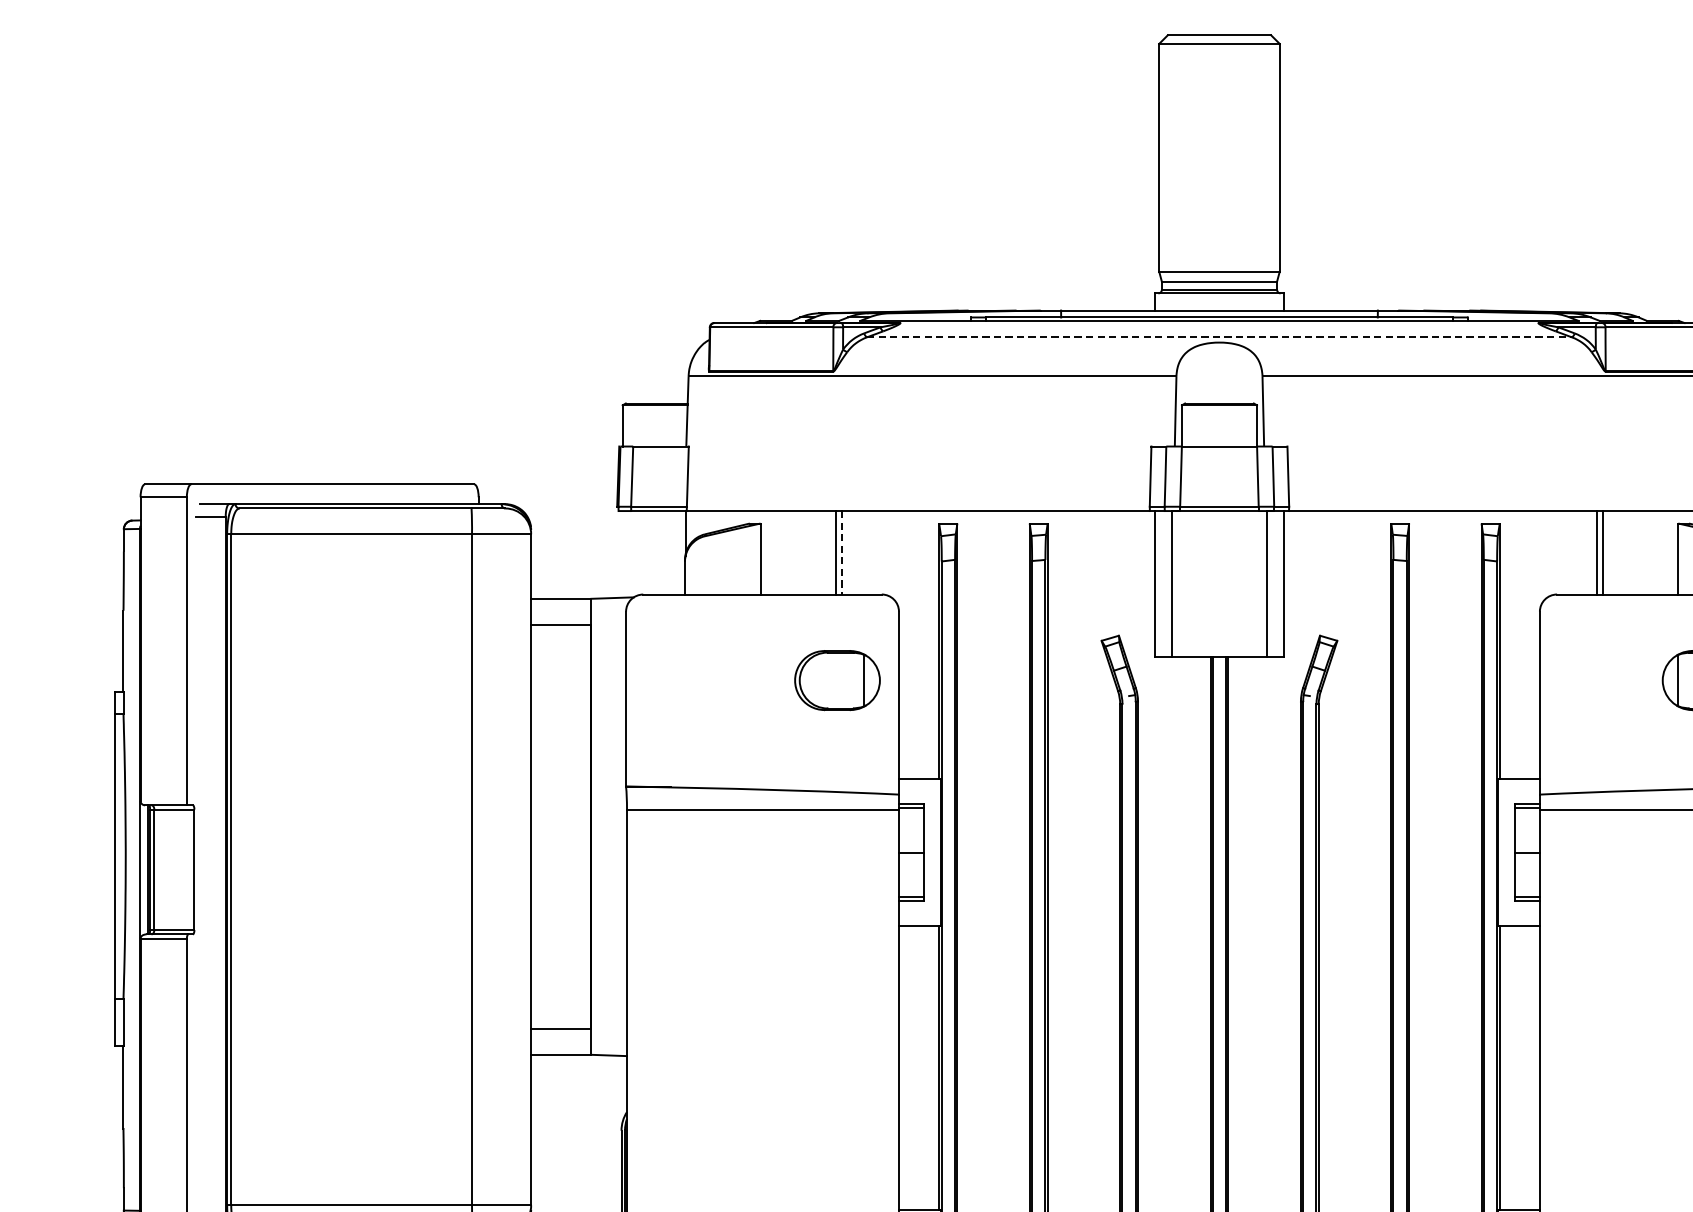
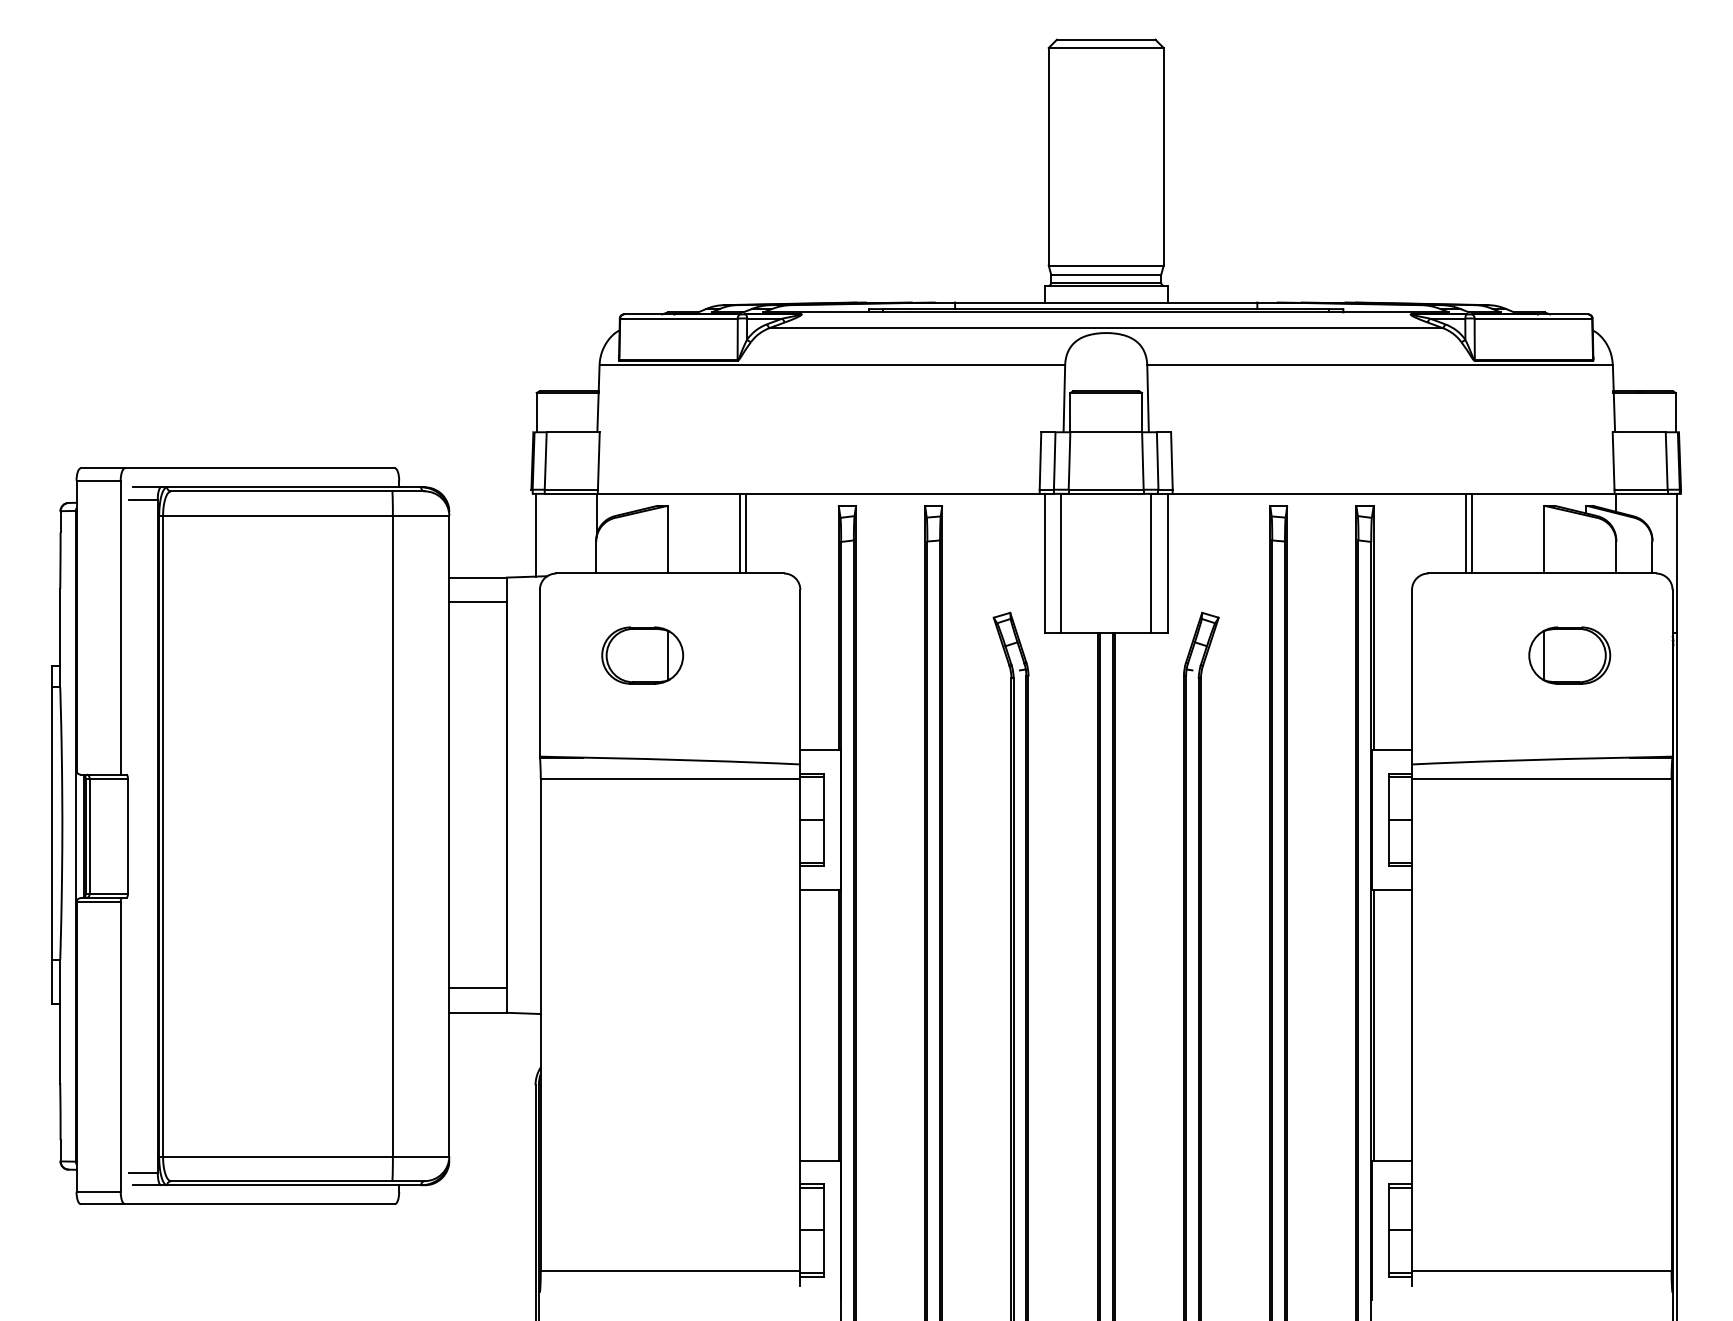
line: (1219, 337) -> (1106, 328), dashed -> solid
line: (842, 552) -> (746, 533), dashed -> solid
line: (621, 553) -> (535, 534), added
part: (837, 680) -> (642, 655), moved

